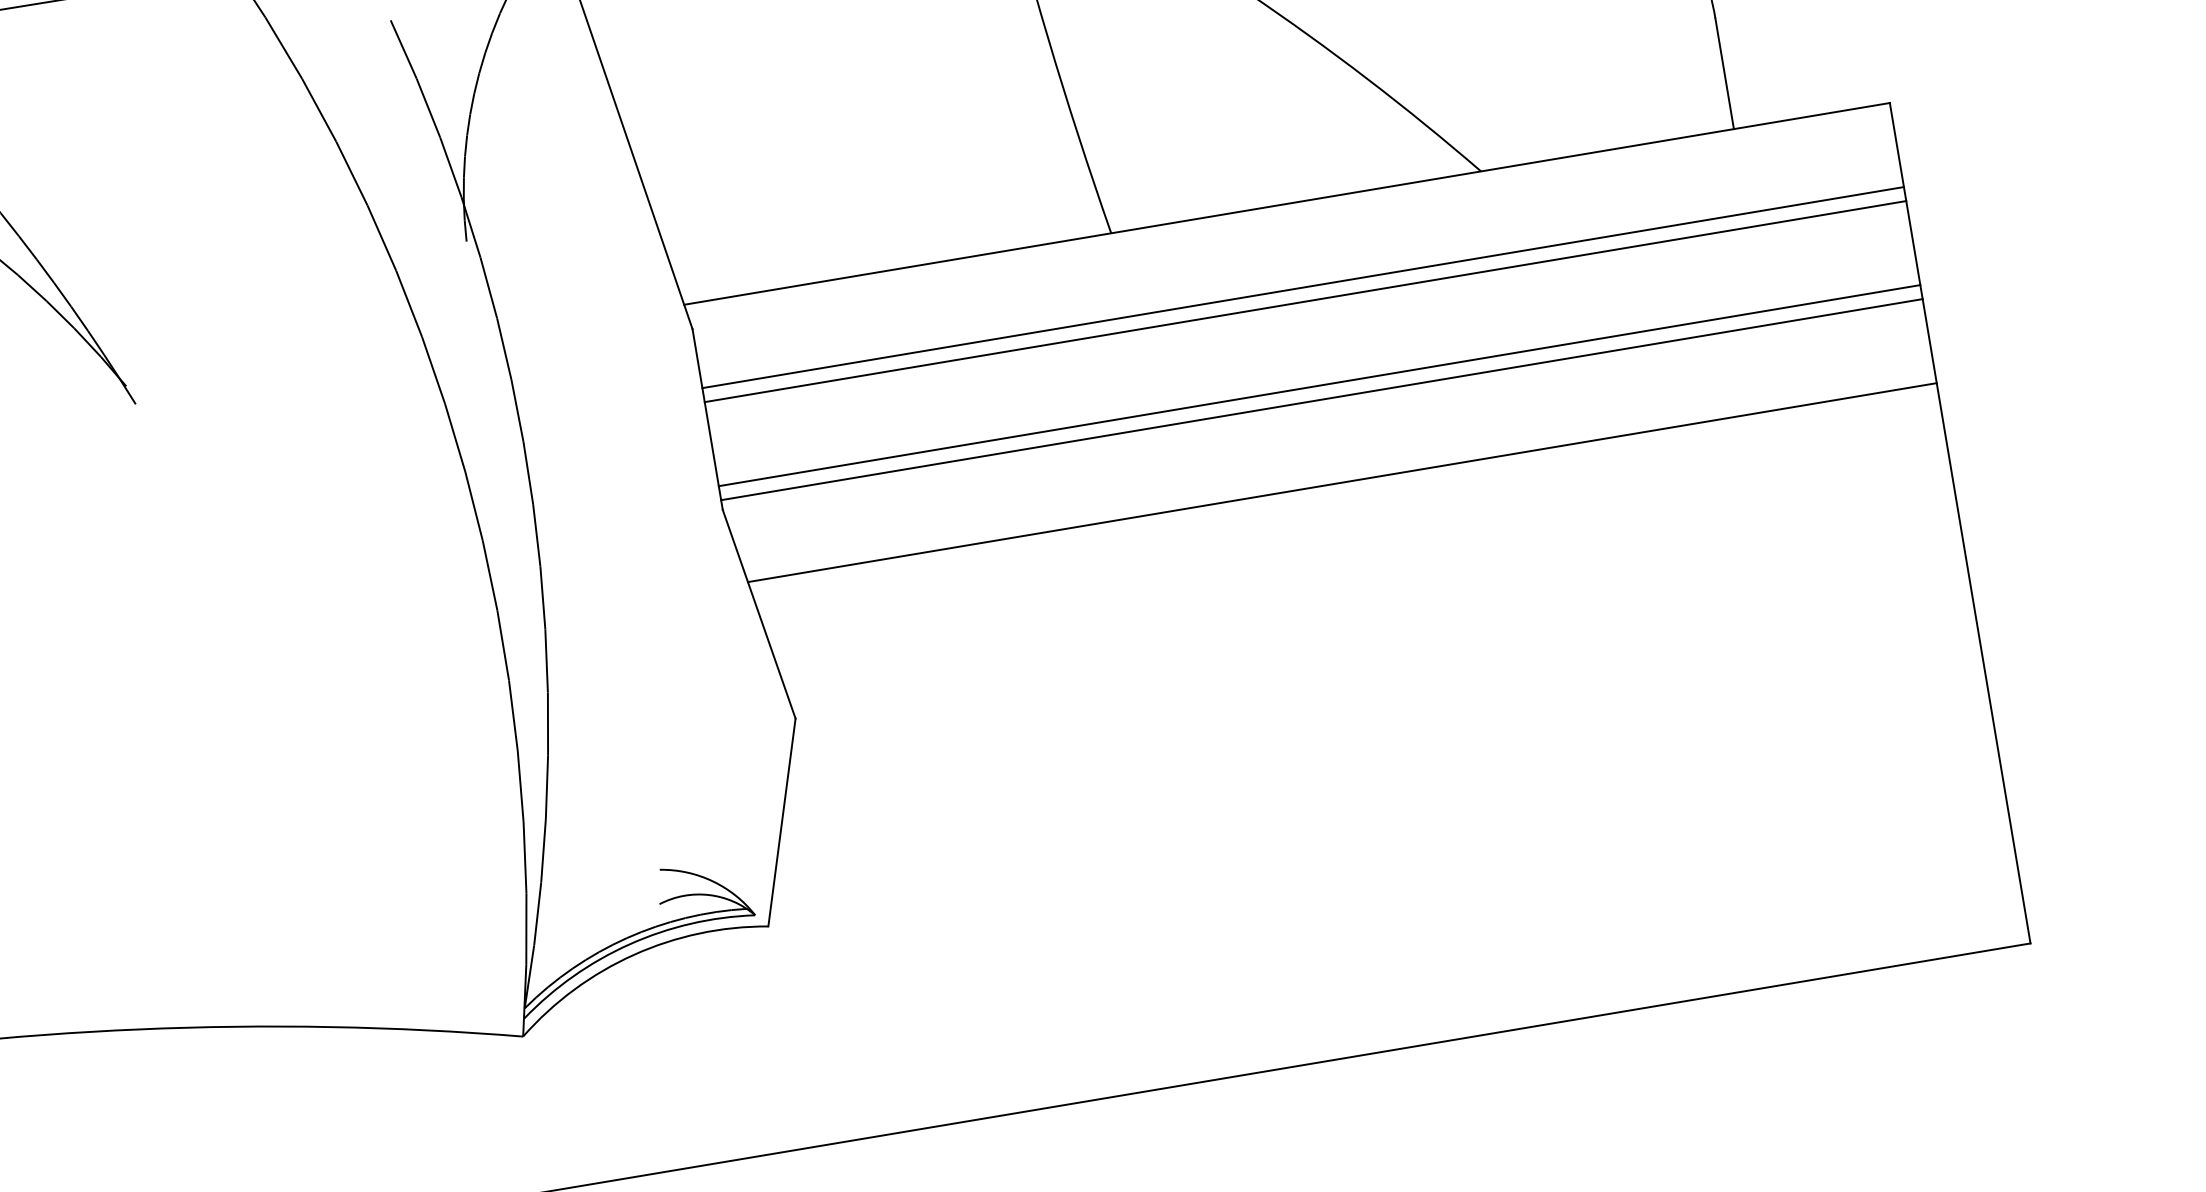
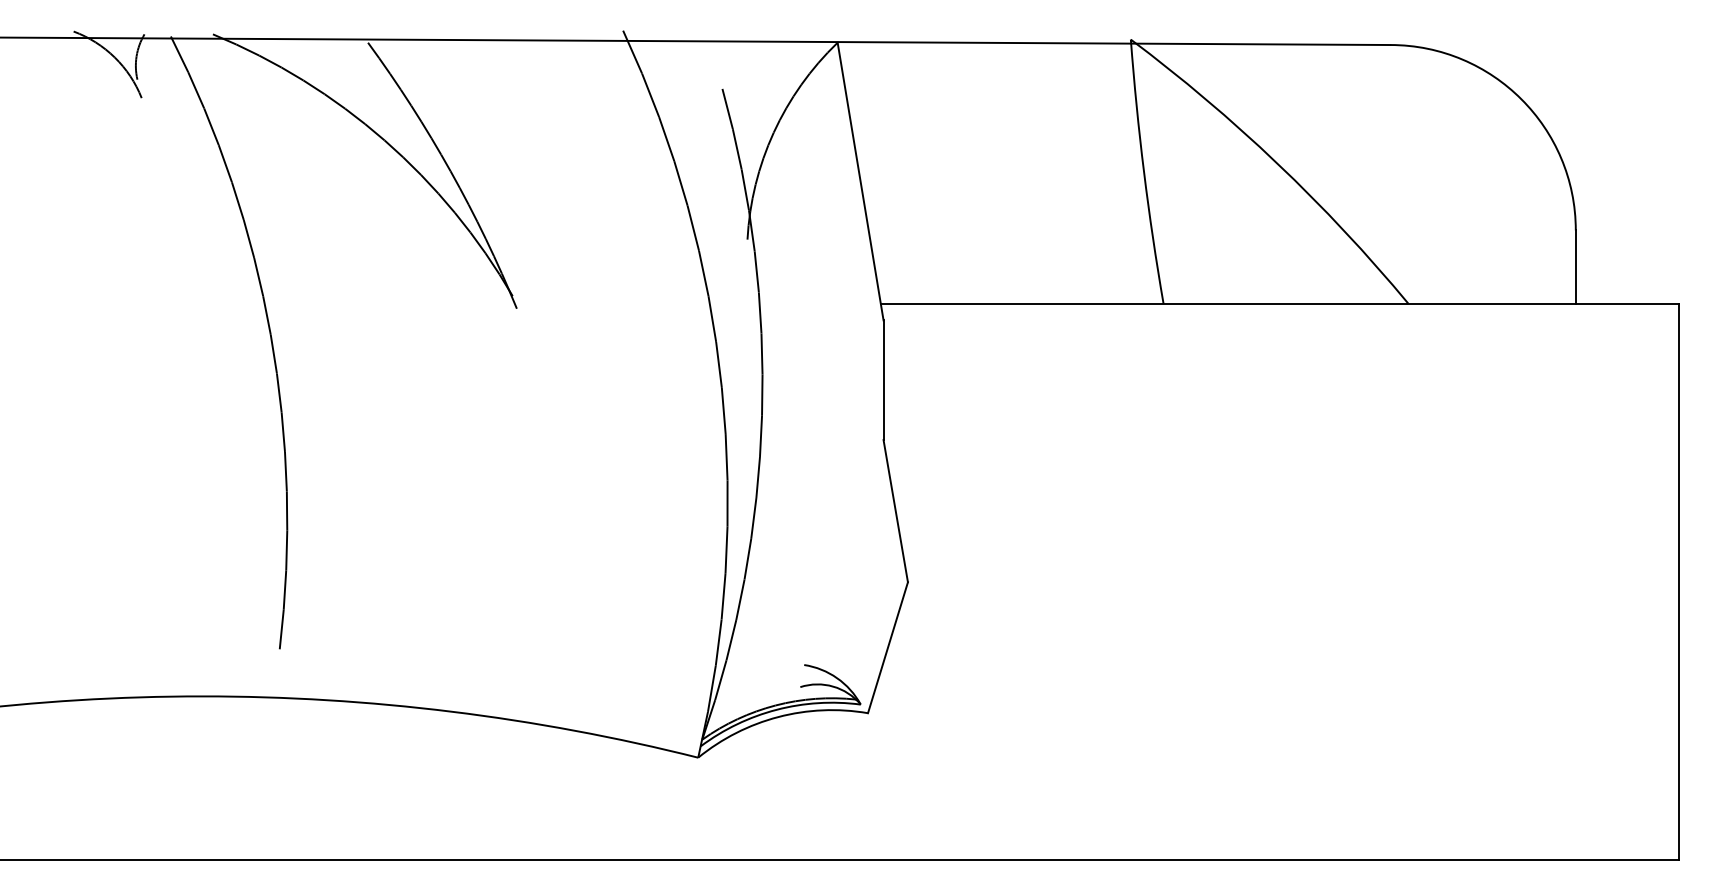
line: (1303, 287) -> (1281, 359), removed
line: (1305, 301) -> (1281, 368), removed
line: (1319, 385) -> (1281, 424), removed
line: (1322, 399) -> (1281, 433), removed
line: (1342, 483) -> (1285, 489), removed

